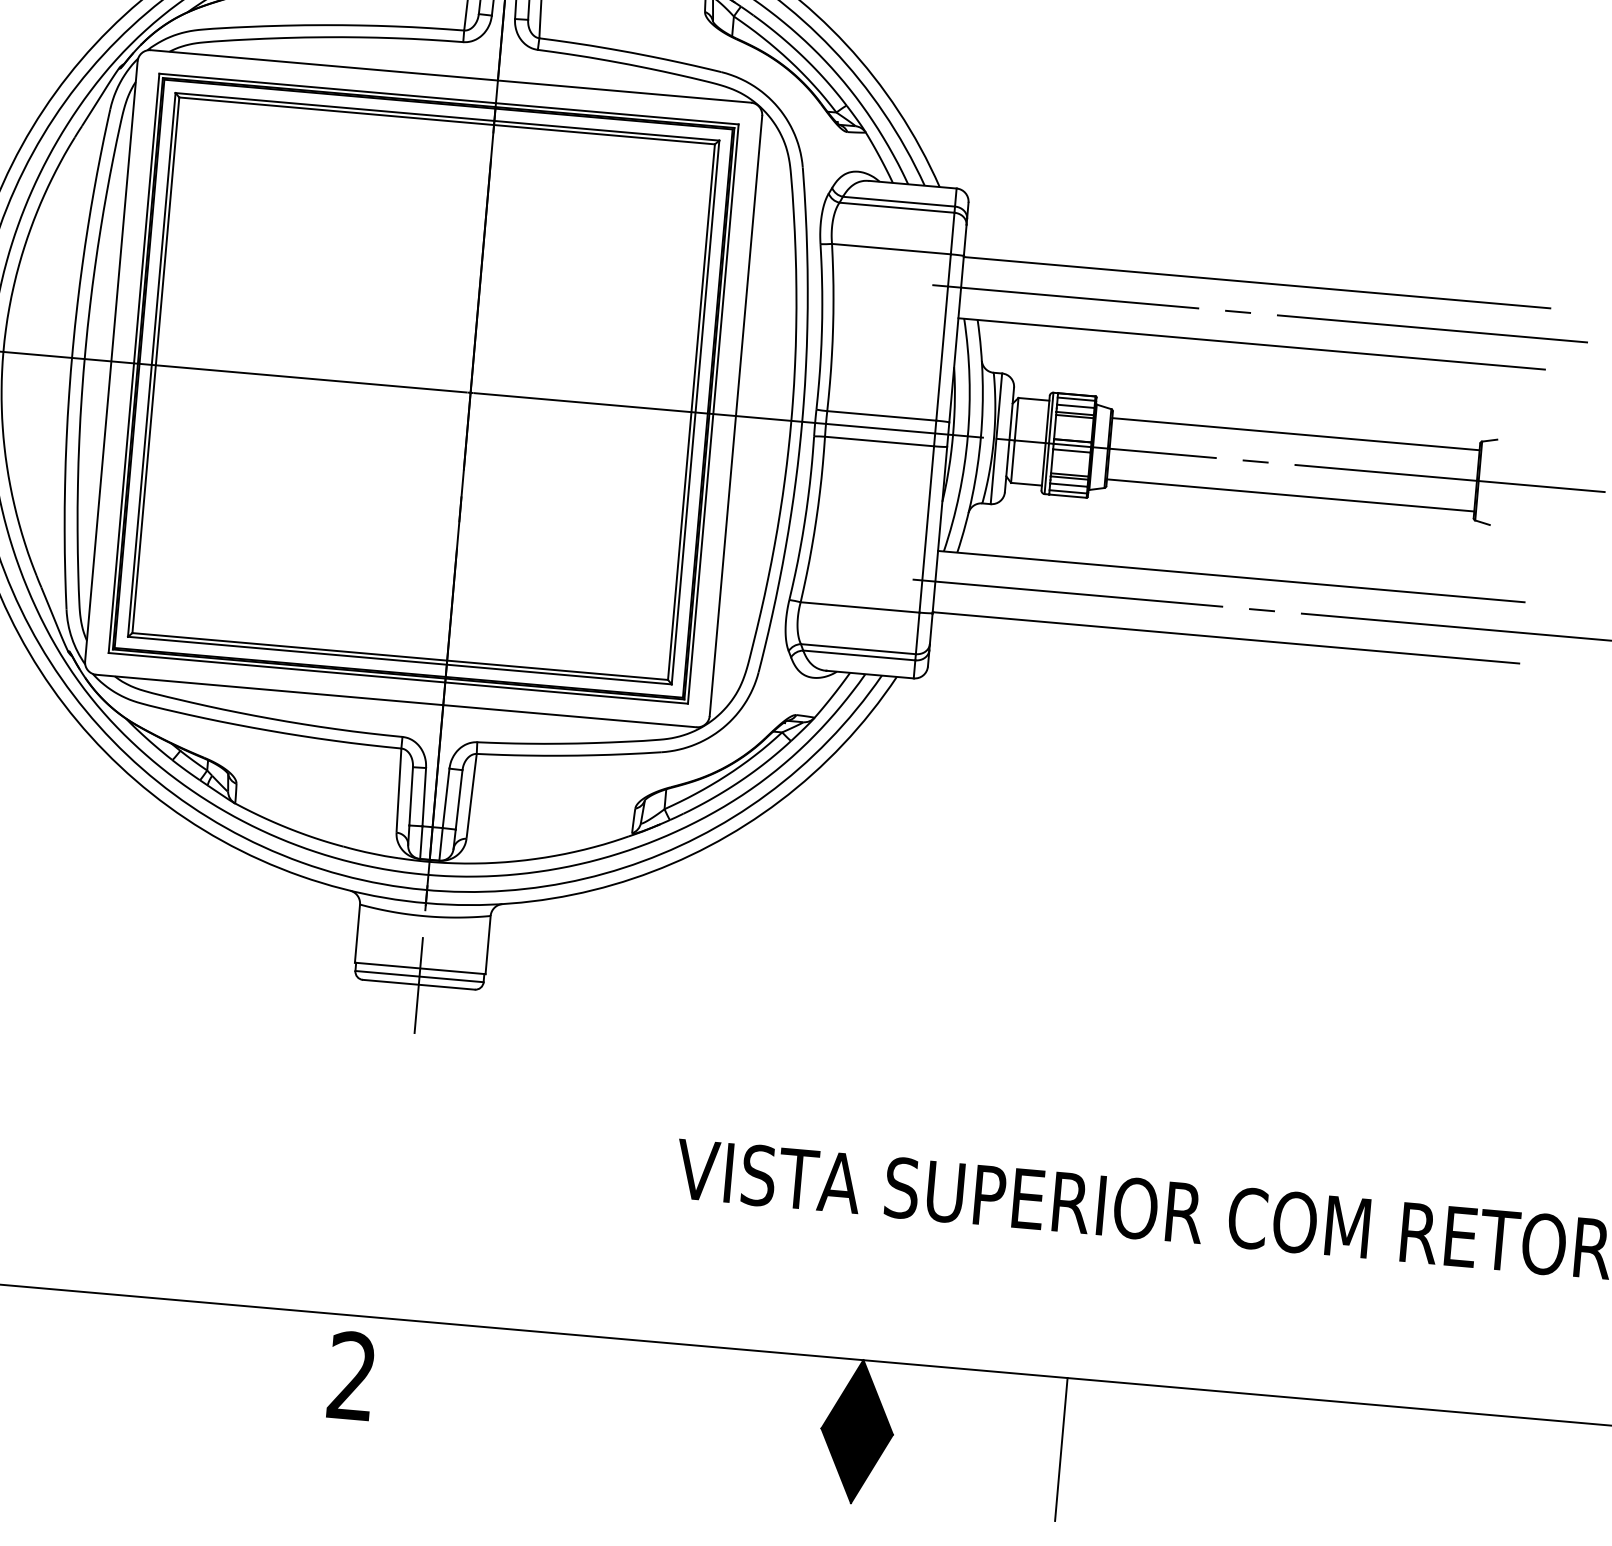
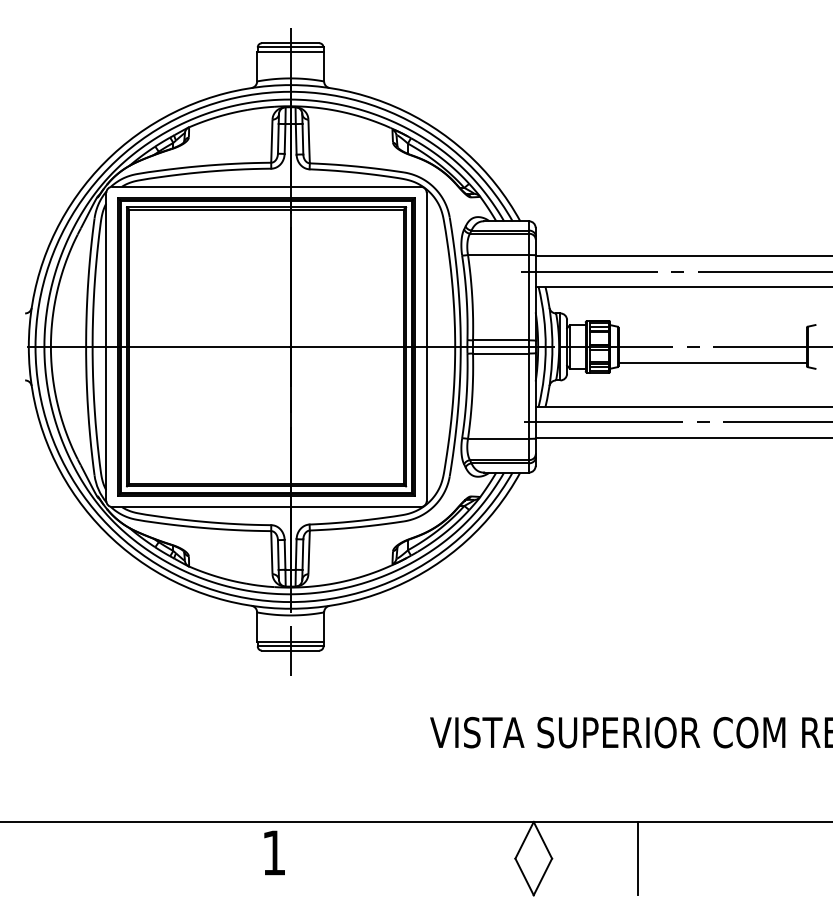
line: (1295, 434) -> (712, 331), removed
text: (351, 1375) -> (273, 852), 2 -> 1
fill: (856, 1431) -> (533, 858), removed

